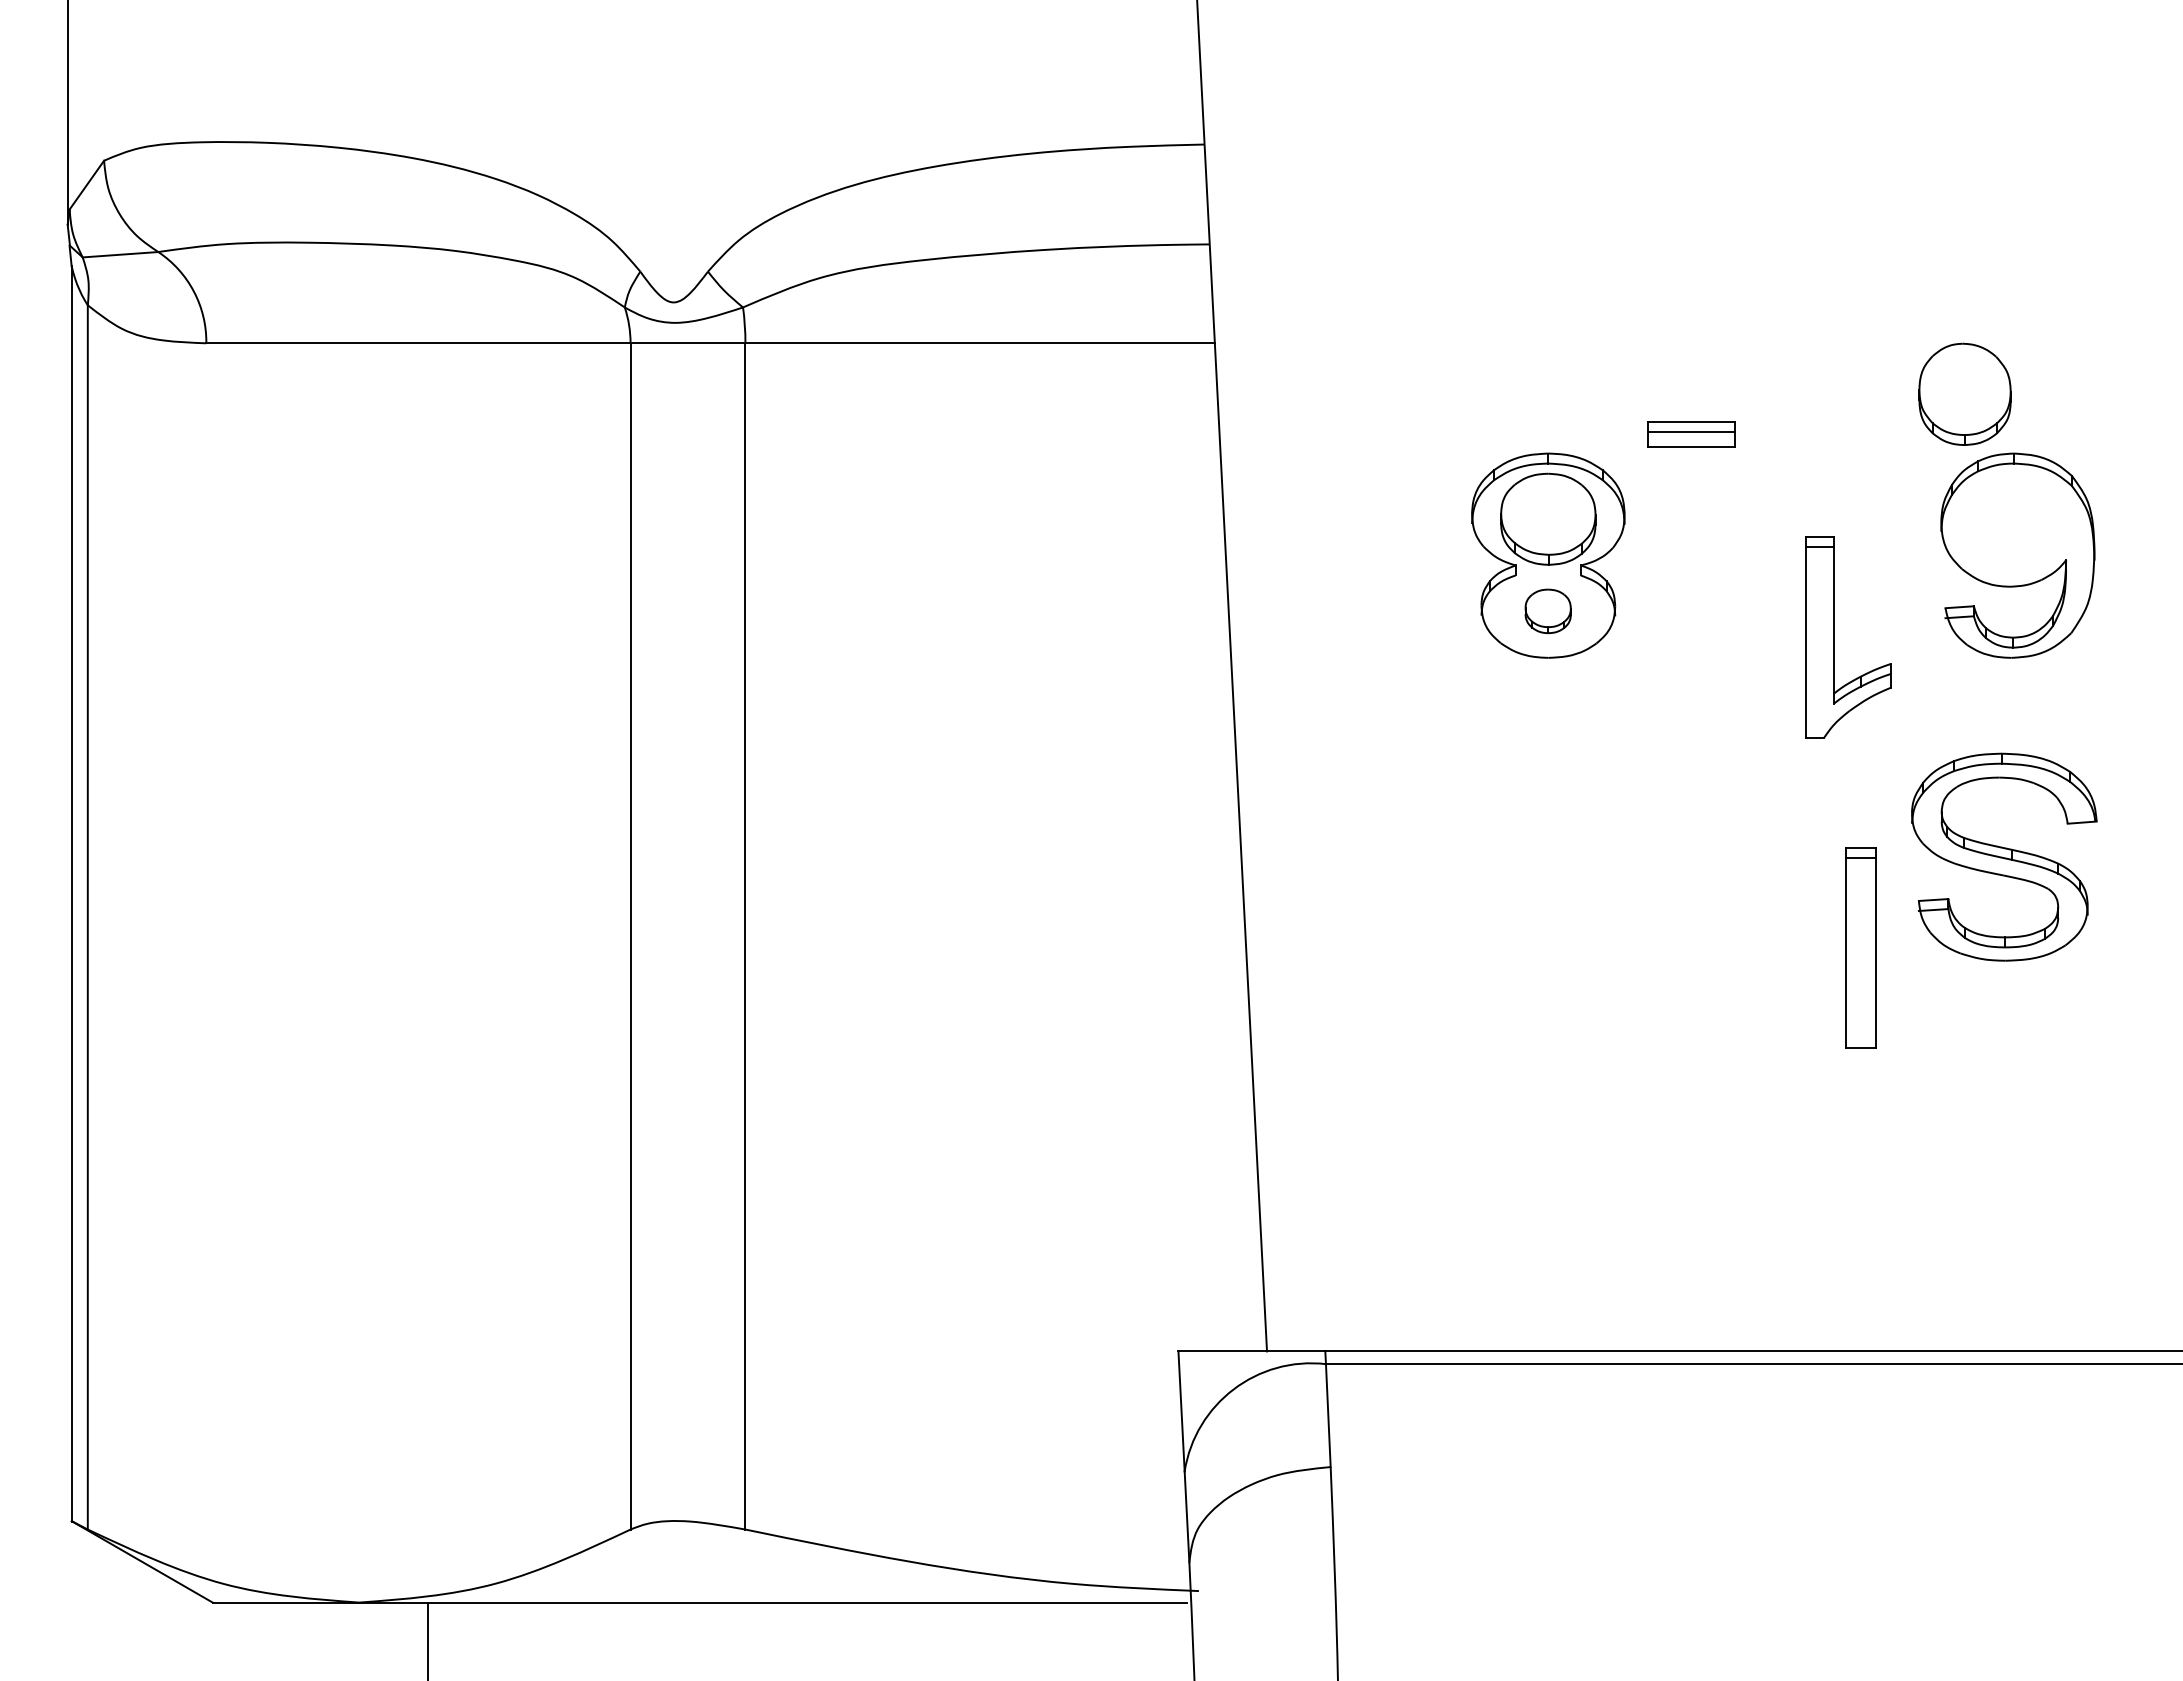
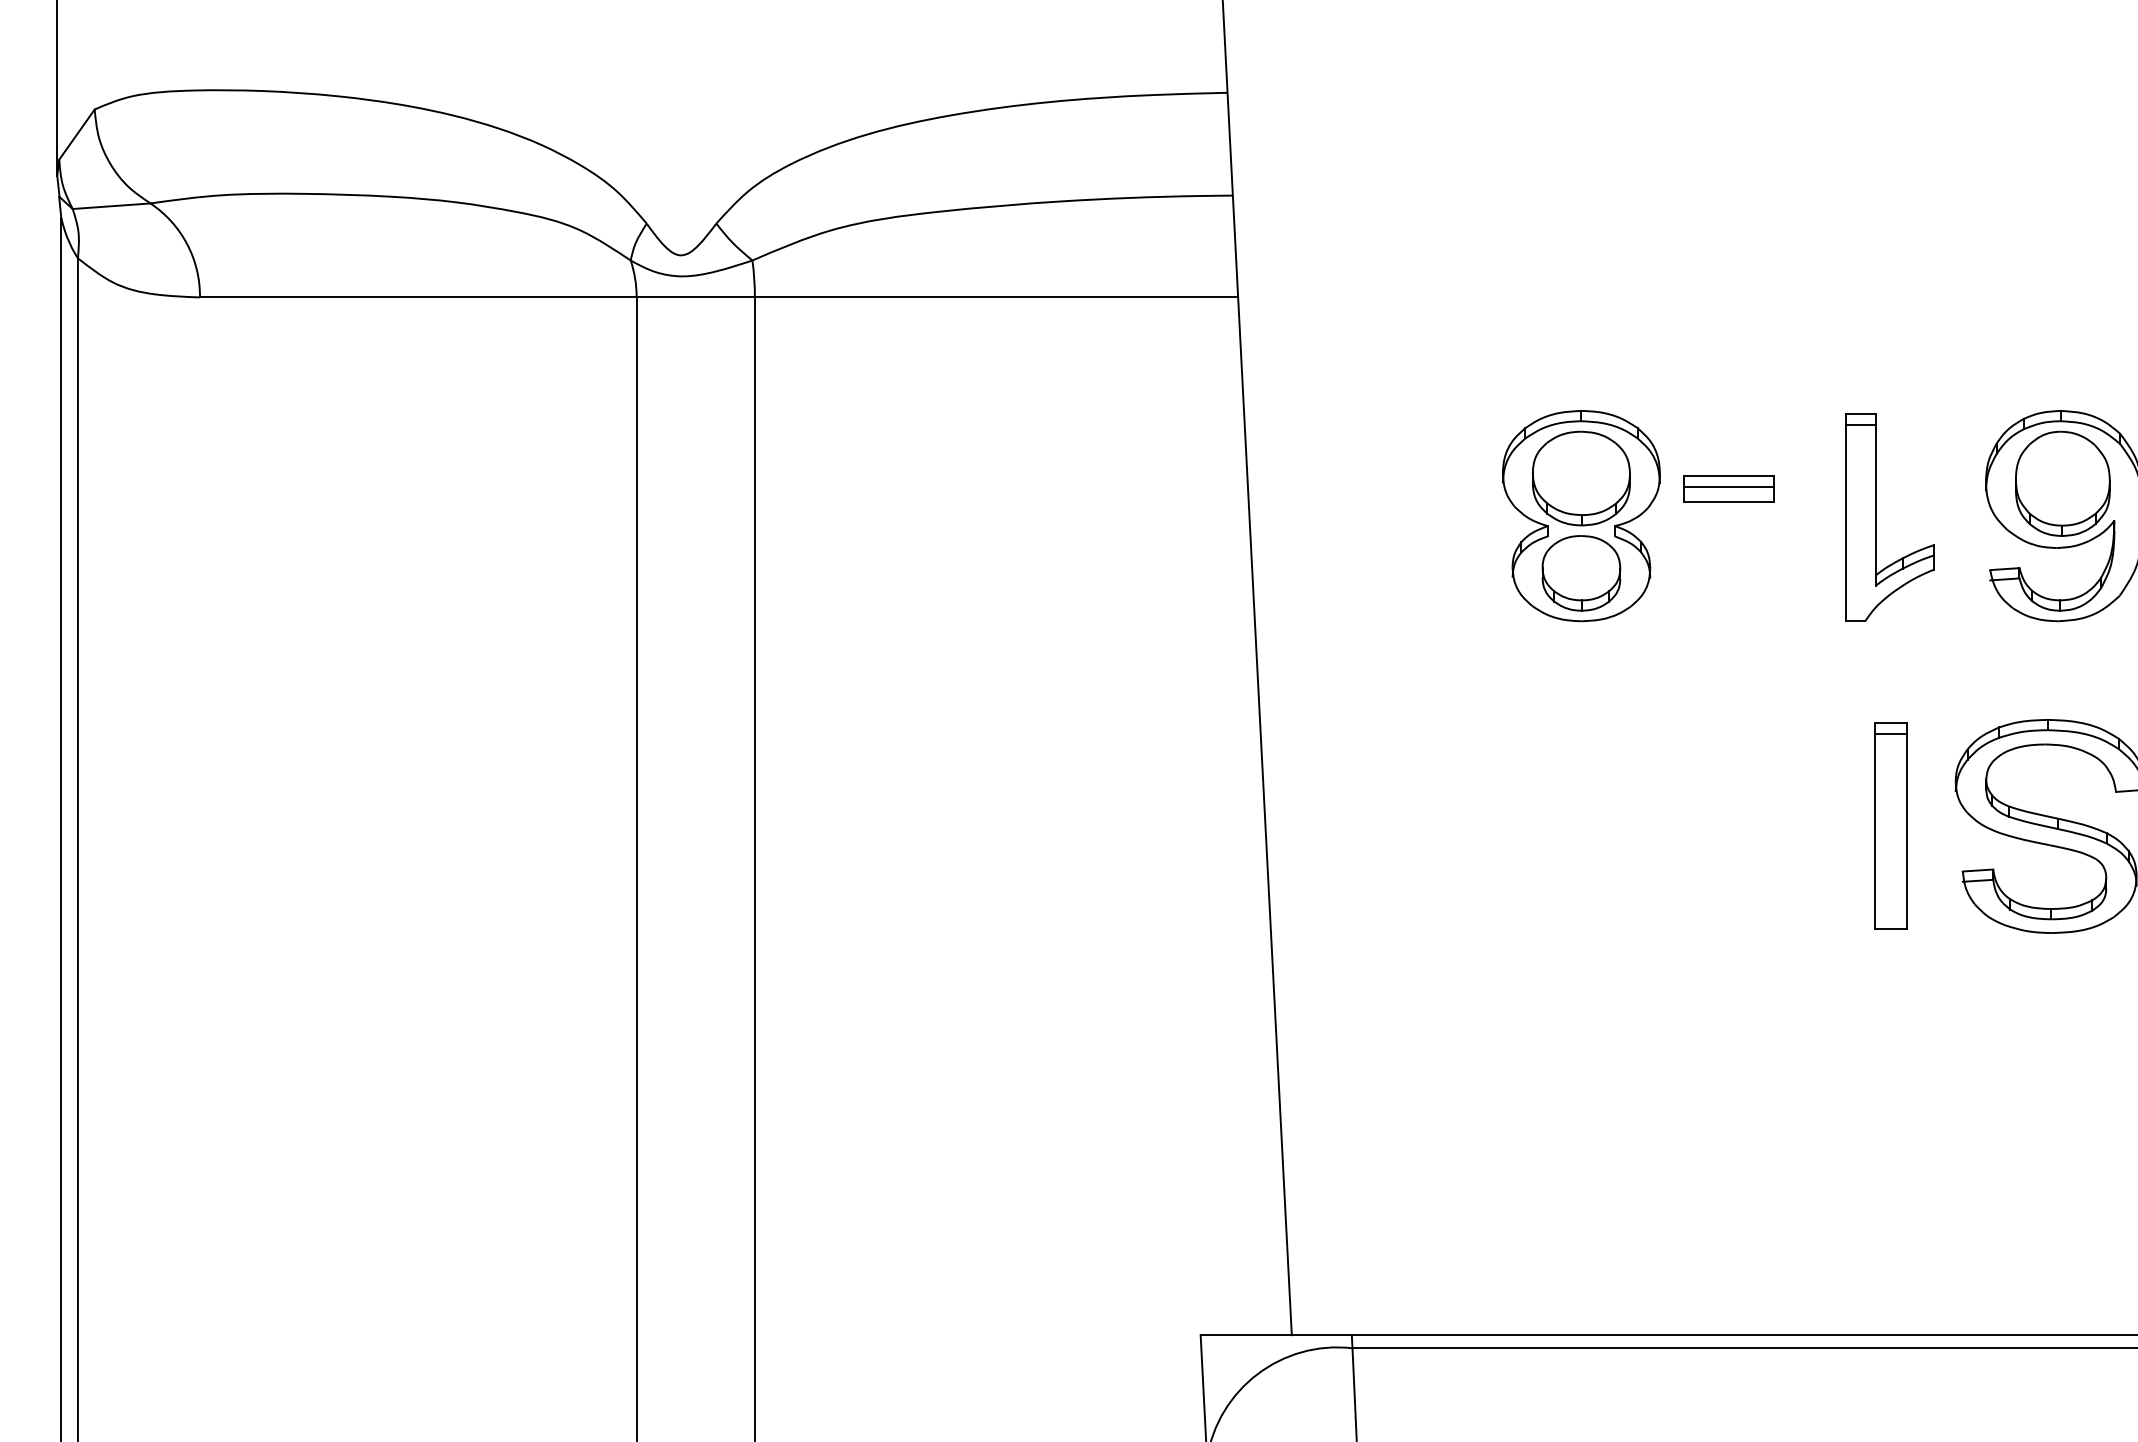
part: (1964, 393) -> (2062, 482), moved
part: (1691, 434) -> (1728, 489), moved
part: (1547, 611) -> (1580, 573), size x1.67
part: (1834, 637) -> (1875, 517), moved
part: (1860, 947) -> (1890, 825), moved

